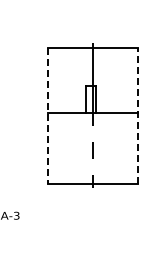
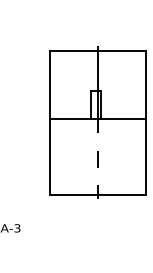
line: (138, 115) -> (146, 122), dashed -> solid
line: (47, 116) -> (50, 123), dashed -> solid

